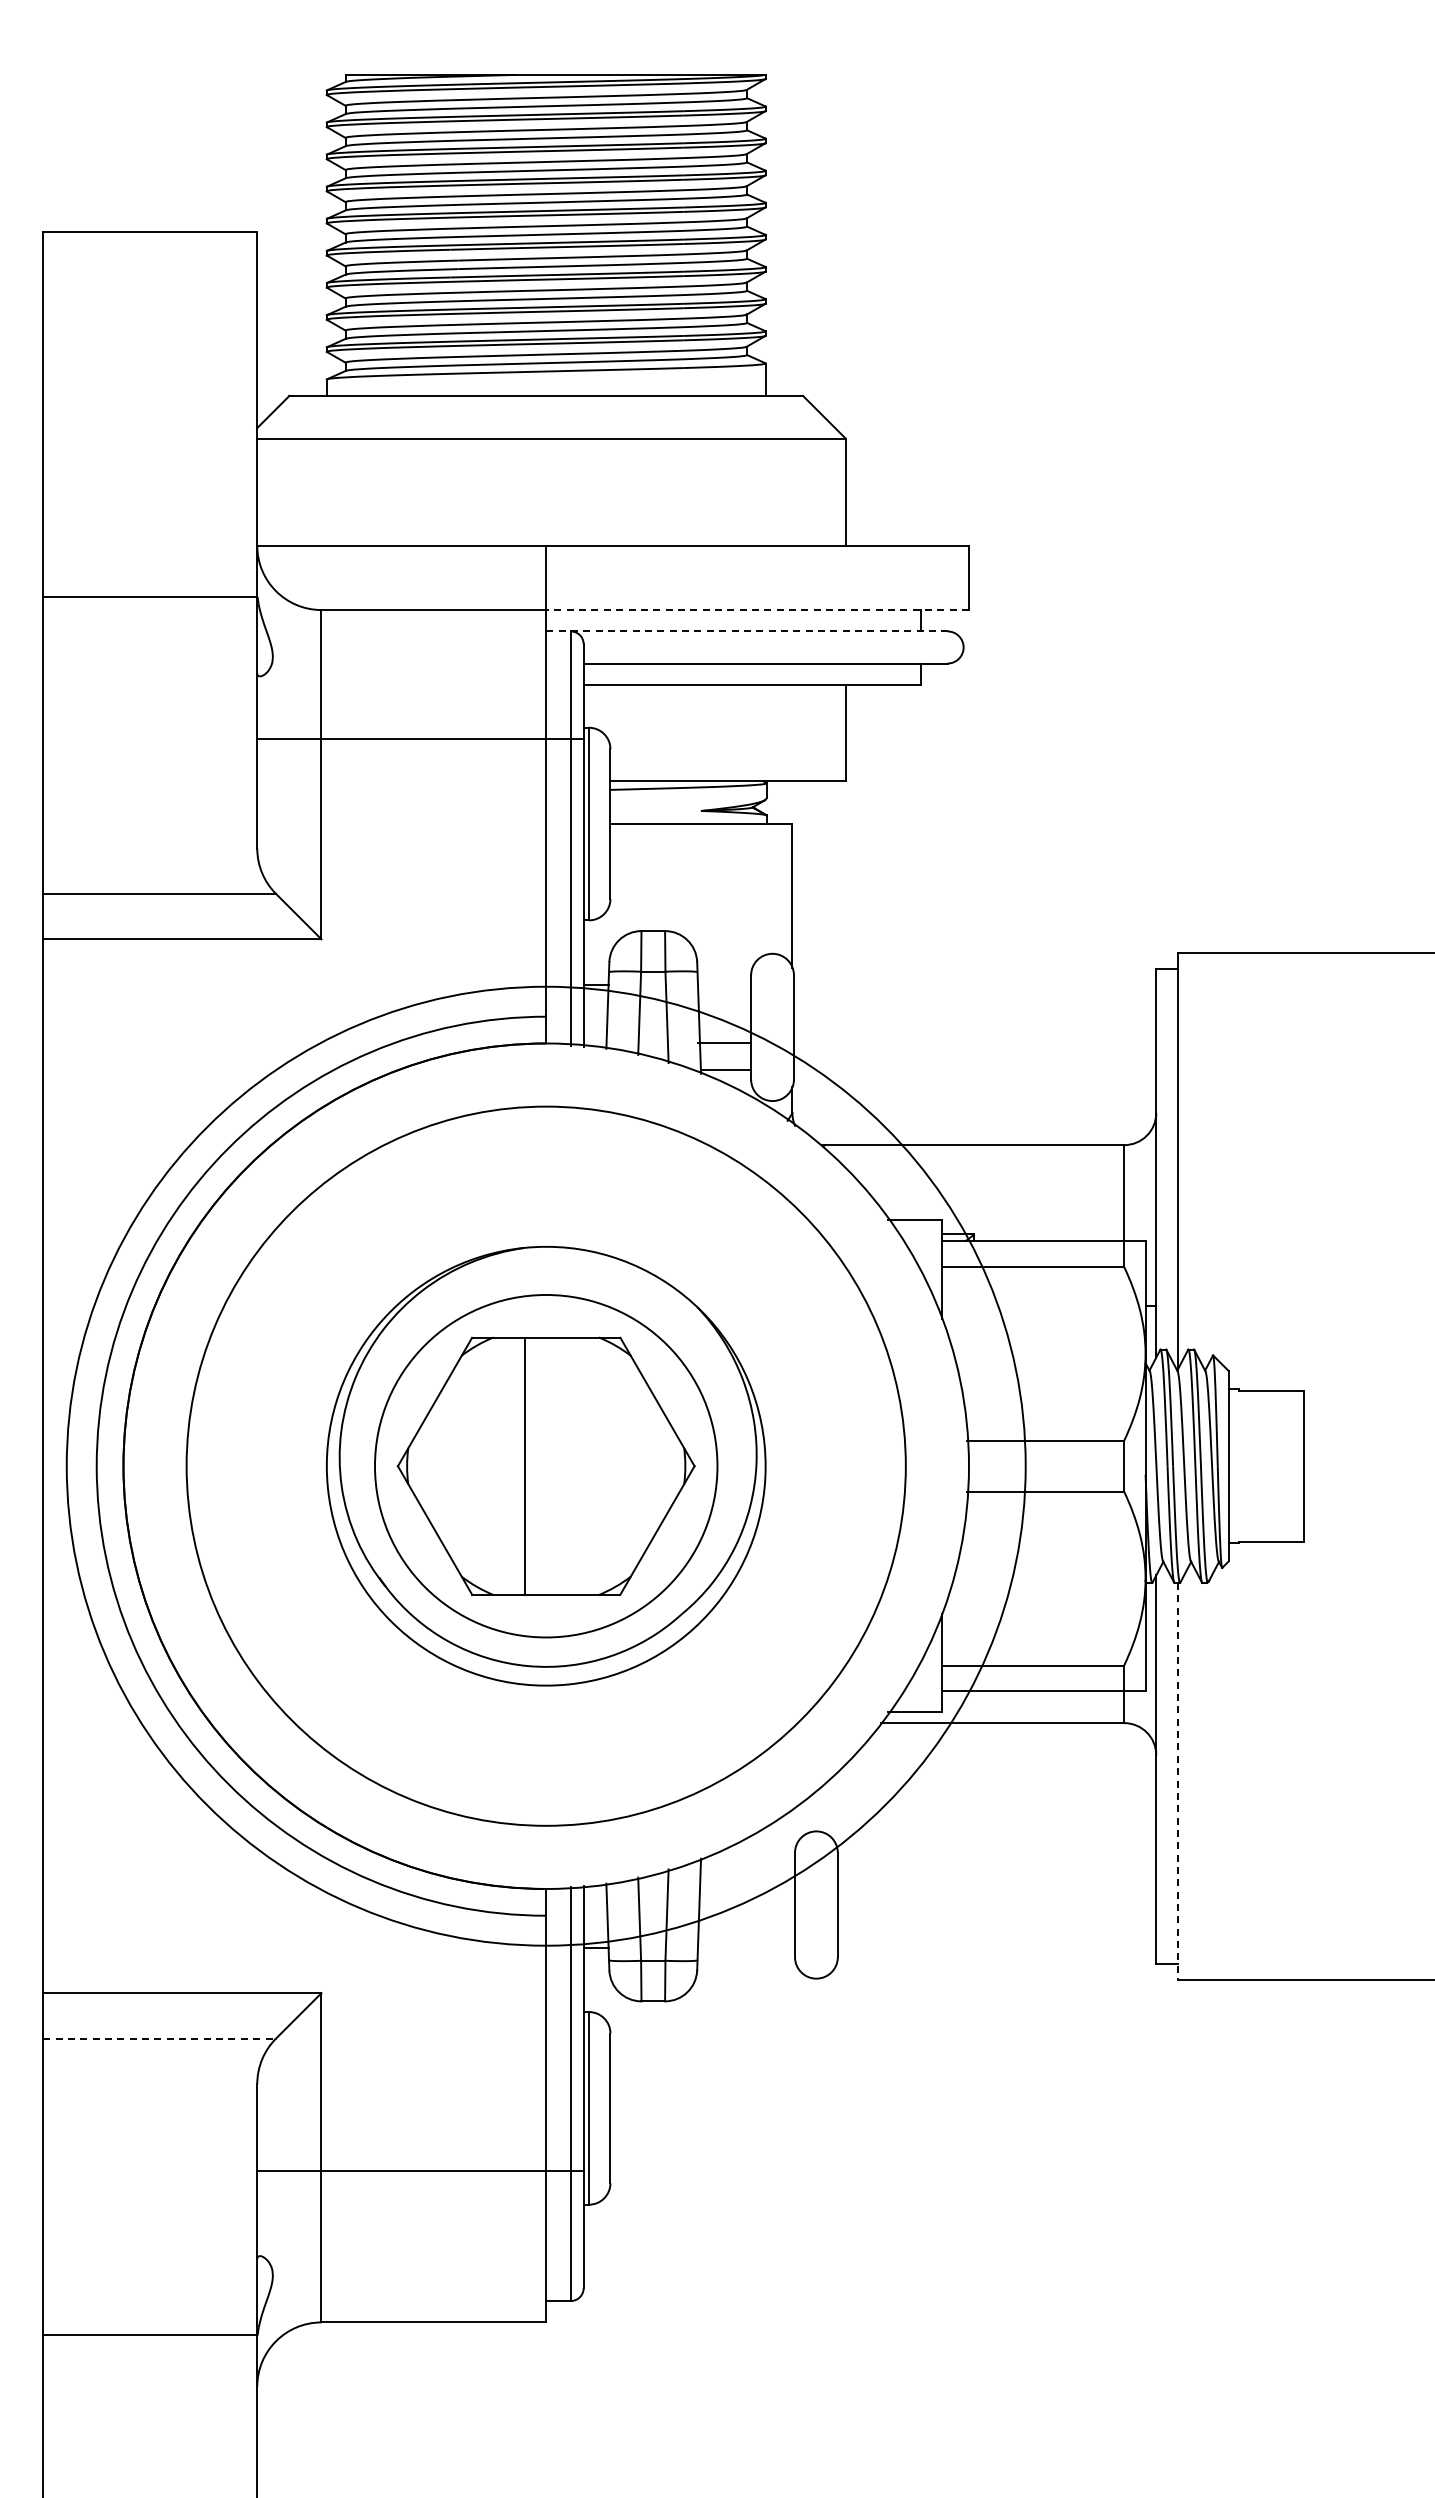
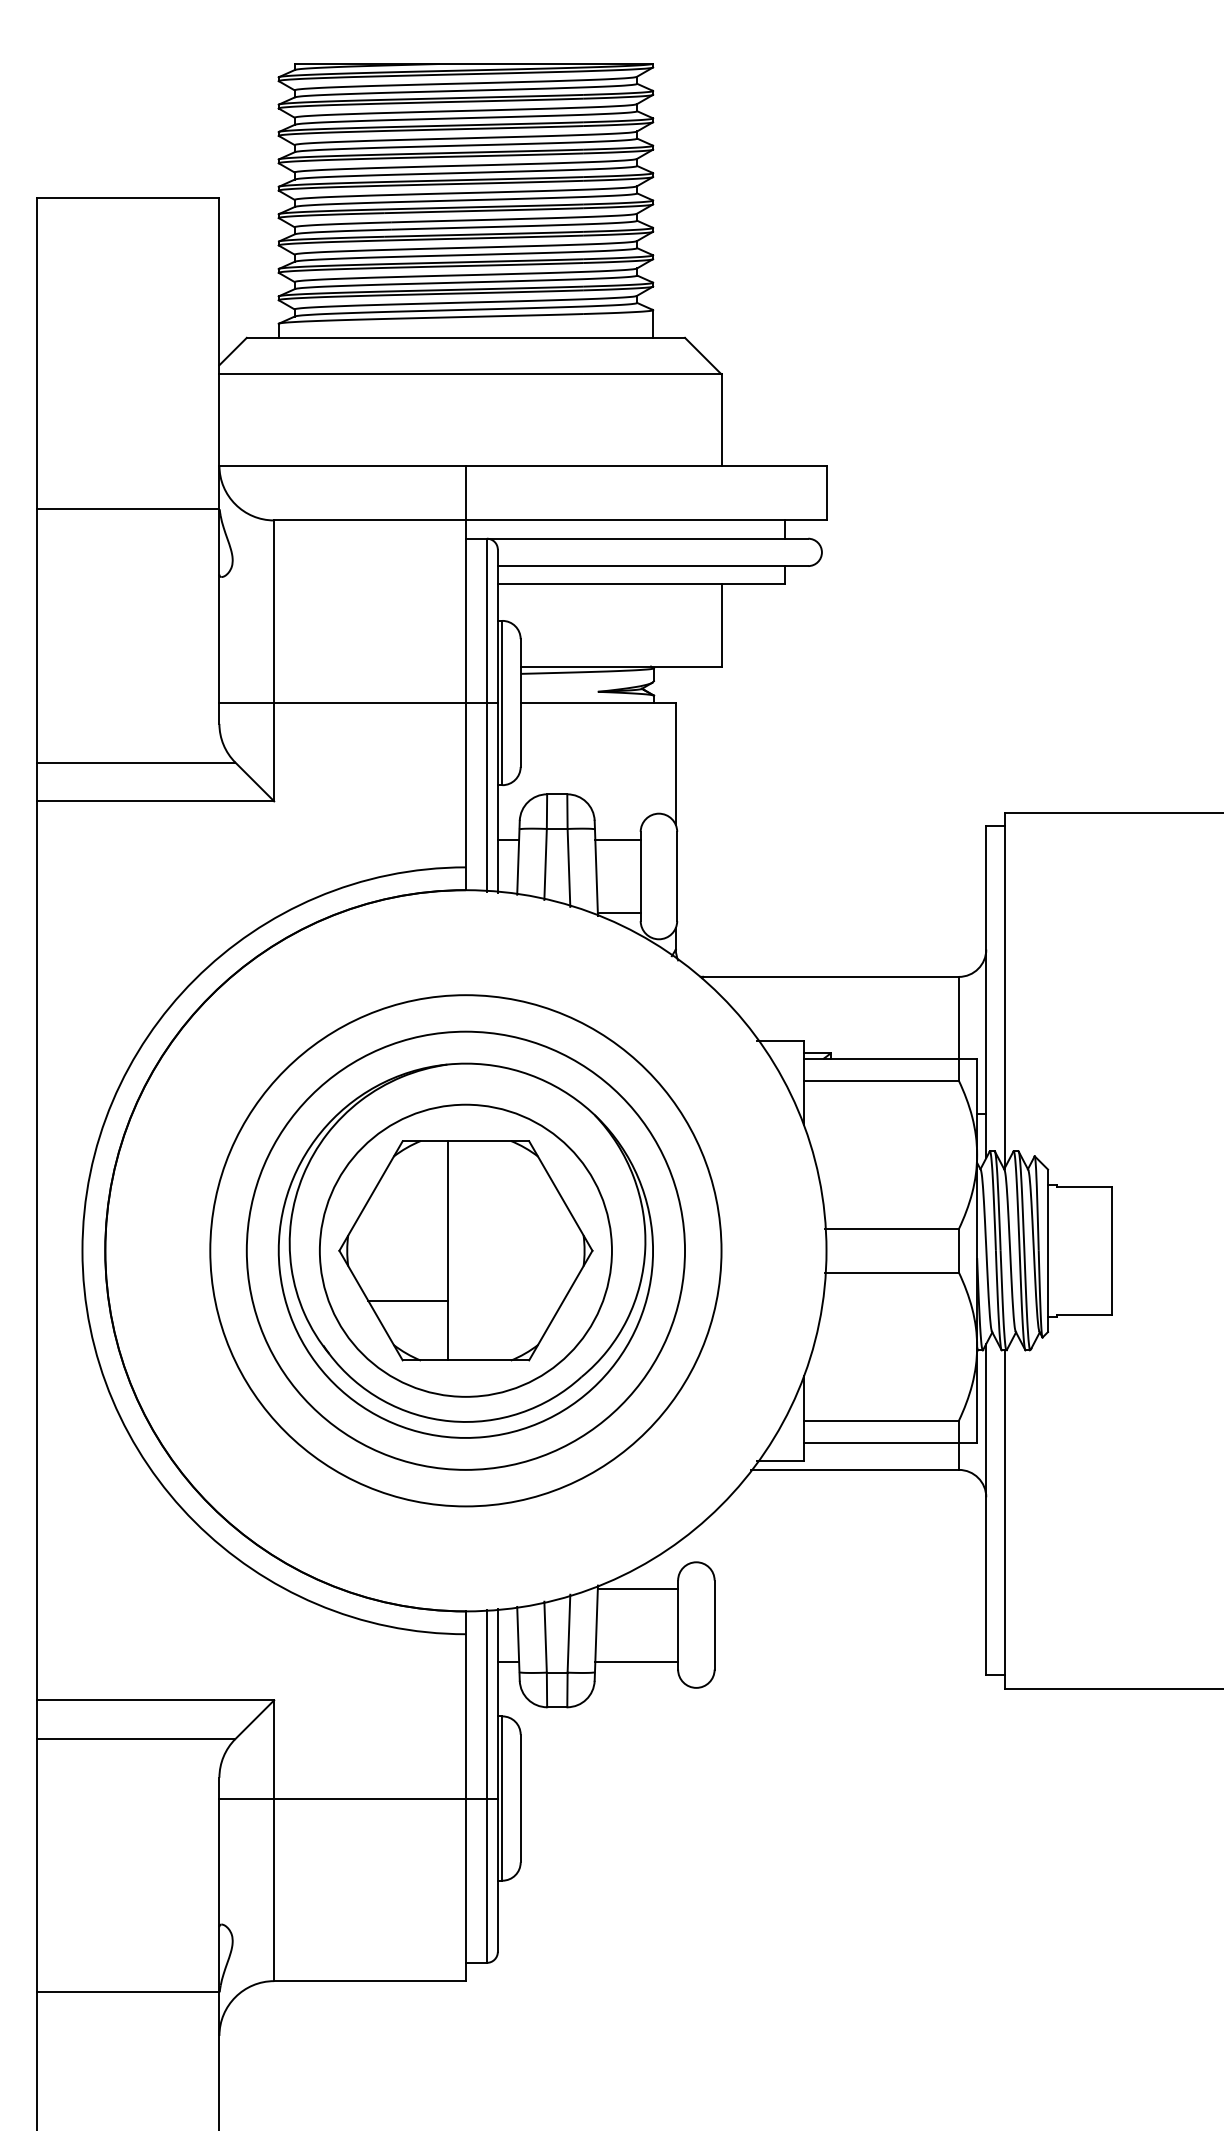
line: (757, 610) -> (646, 520), dashed -> solid
line: (746, 631) -> (636, 538), dashed -> solid
line: (420, 739) -> (358, 703), moved
line: (724, 1042) -> (617, 839), moved
circle: (545, 1465) -> (465, 1250), size x0.62
circle: (546, 1466) -> (466, 1251), size x0.71
line: (477, 1524) -> (407, 1300), added
line: (1177, 1781) -> (1004, 1519), dashed -> solid
line: (747, 1862) -> (637, 1588), added
line: (746, 1947) -> (636, 1661), added
line: (160, 2038) -> (136, 1738), dashed -> solid
line: (420, 2171) -> (358, 1798), moved

